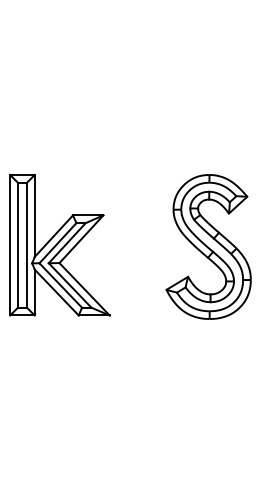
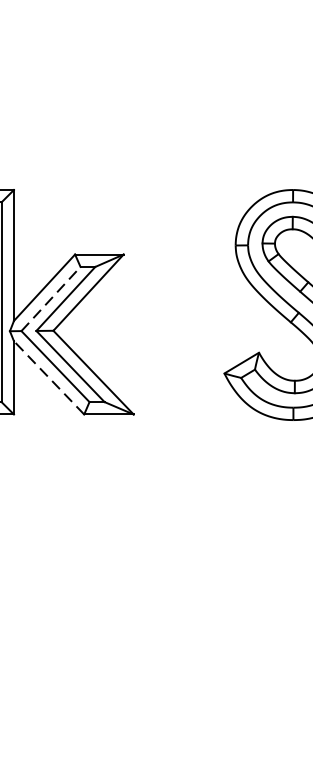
line: (58, 242) -> (51, 297), solid -> dashed
line: (56, 292) -> (48, 377), solid -> dashed

